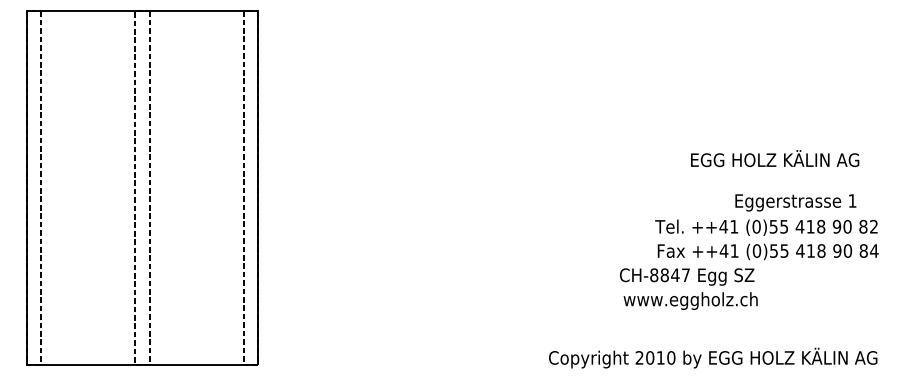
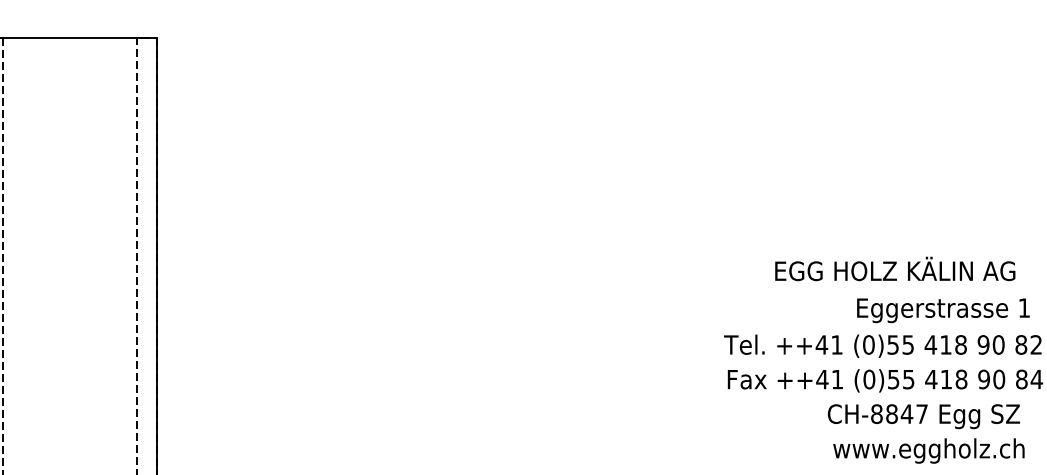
text: (775, 158) -> (895, 268), moved
text: (795, 202) -> (942, 310), moved
text: (688, 288) -> (925, 433), moved

